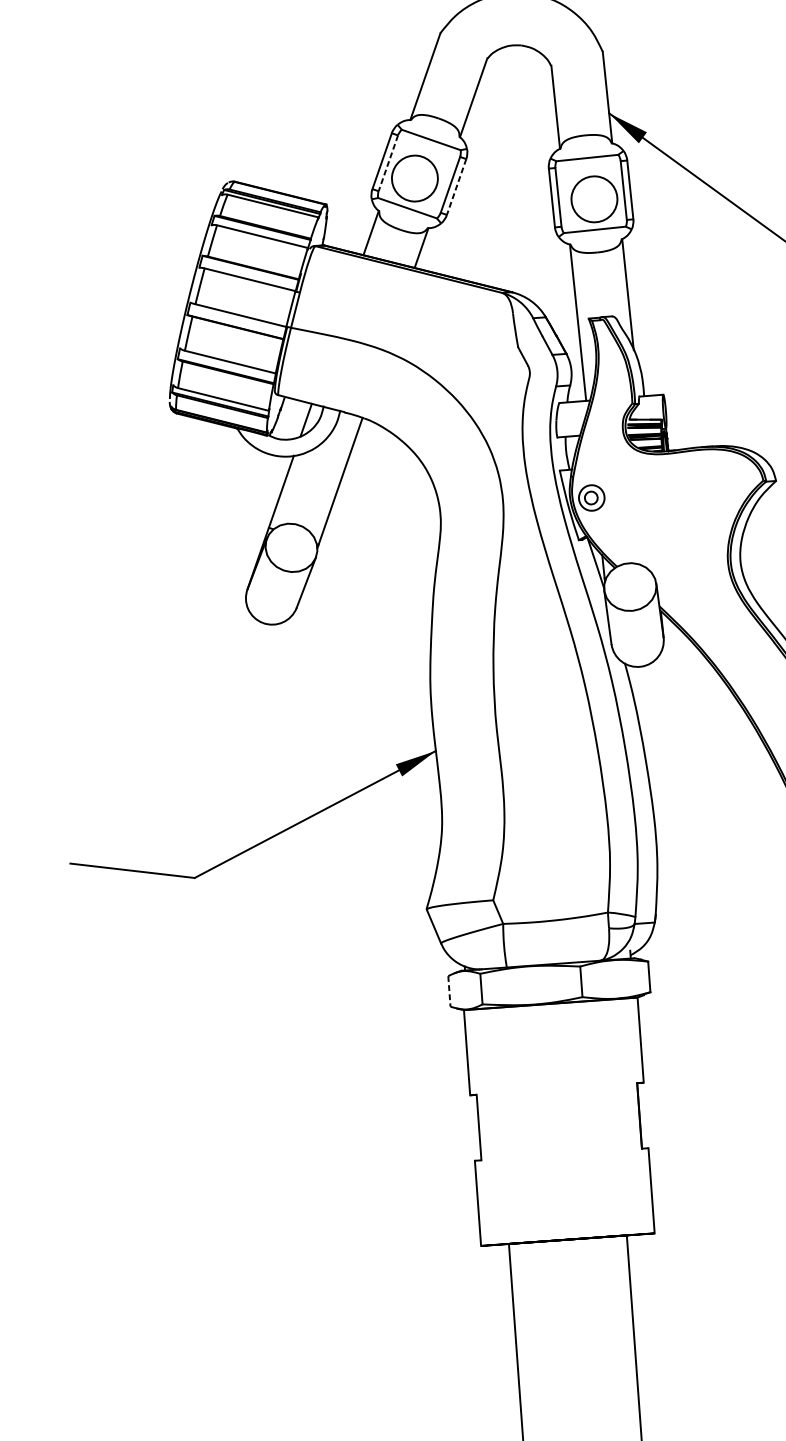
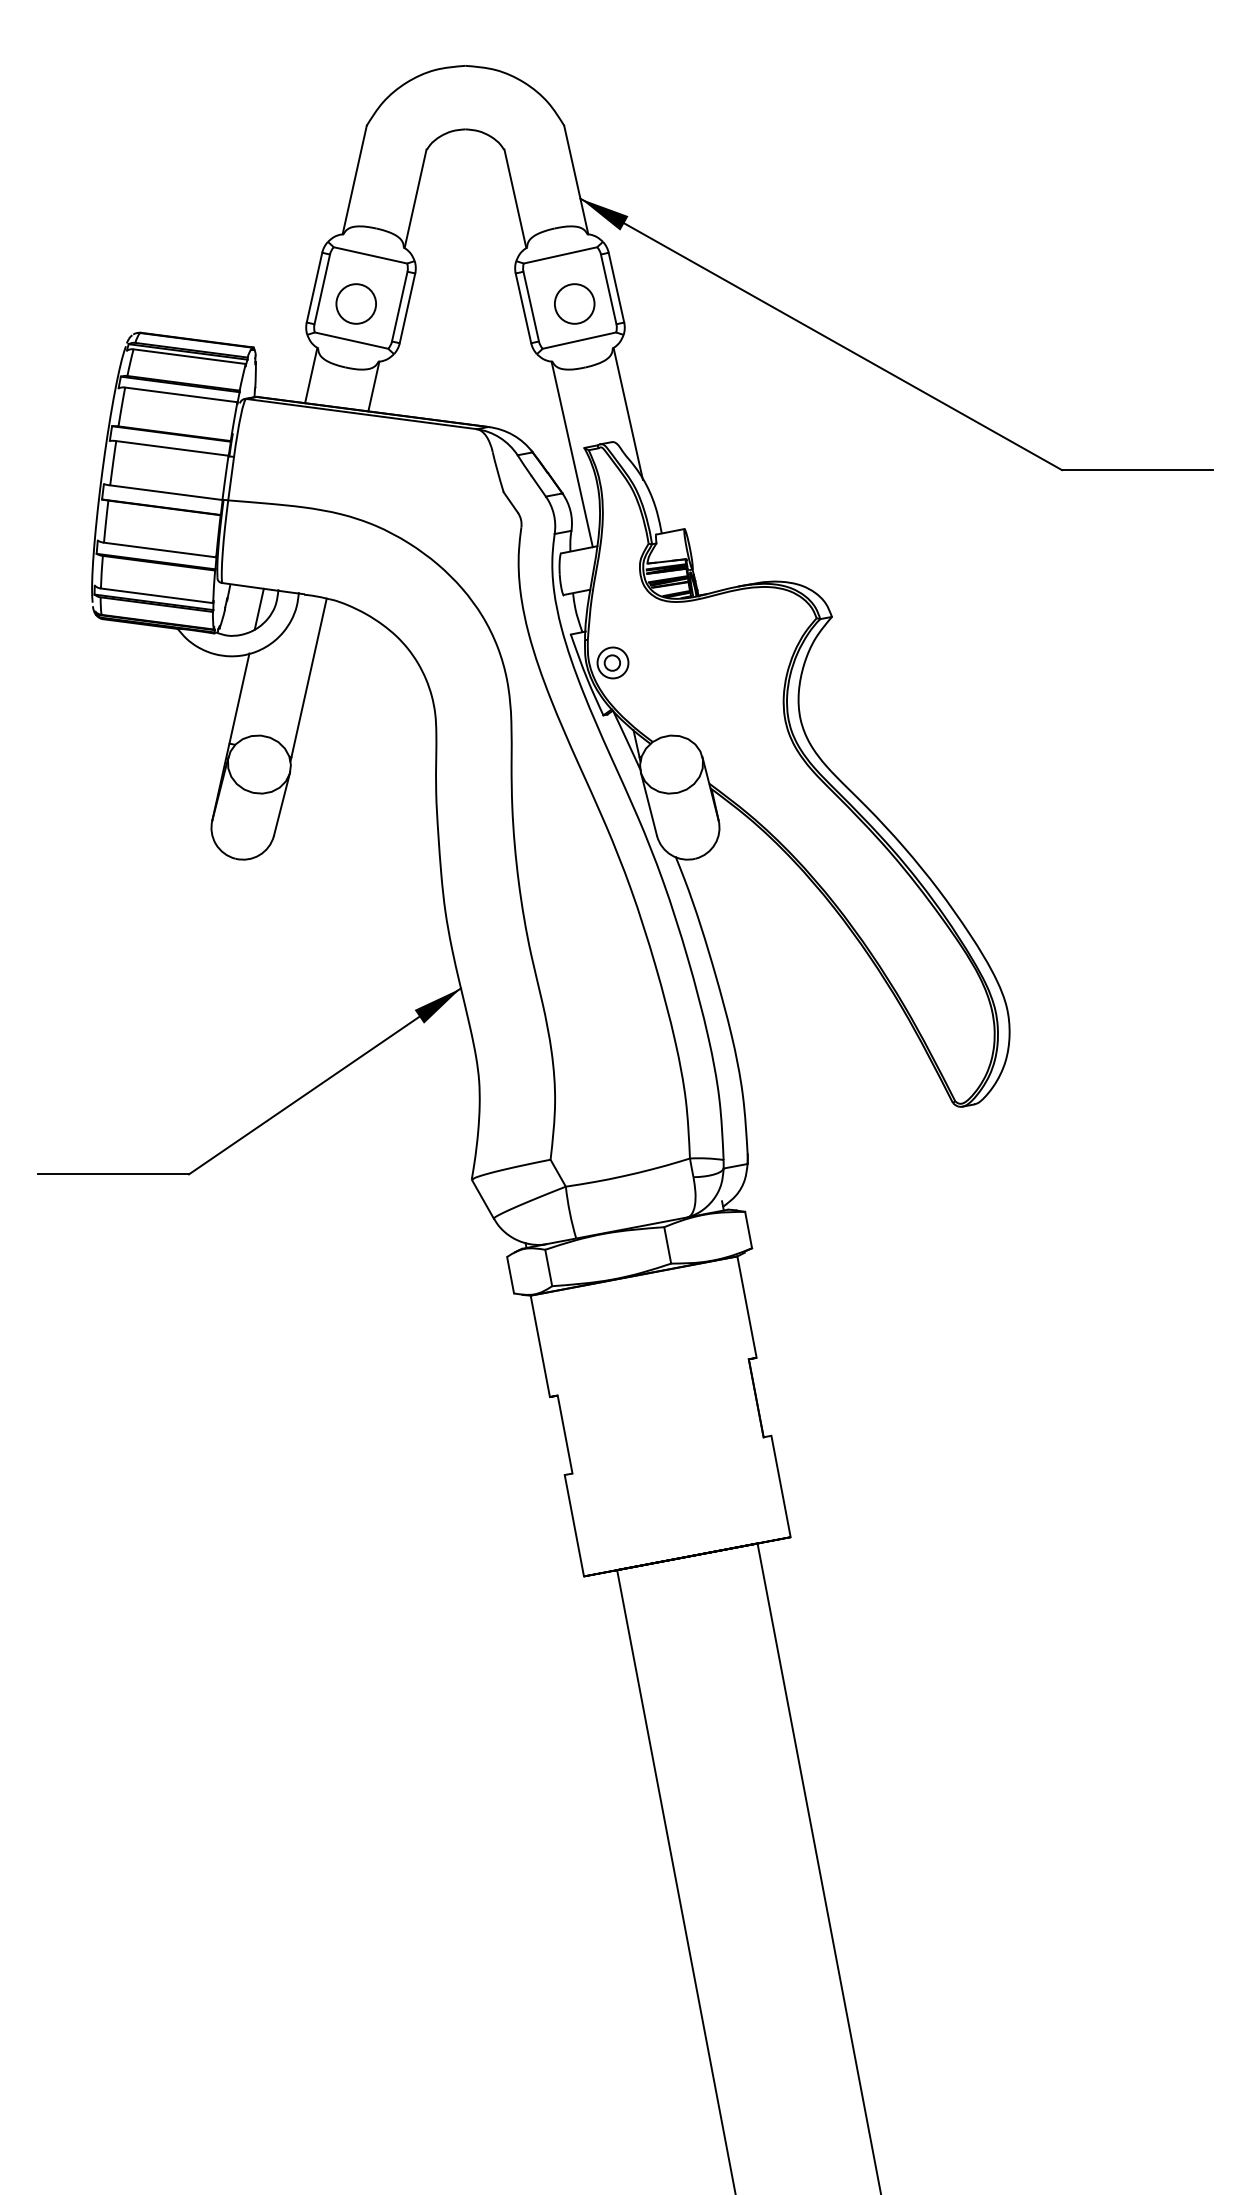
line: (388, 163) -> (322, 289), dashed -> solid
circle: (415, 178) -> (356, 303), size x0.71
line: (456, 187) -> (407, 308), dashed -> solid
circle: (594, 198) -> (574, 303), size x0.71
line: (449, 991) -> (510, 1275), dashed -> solid

